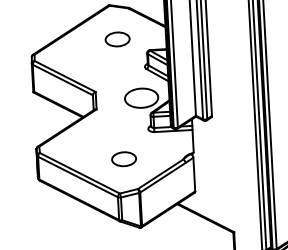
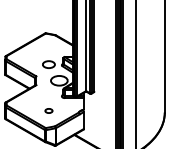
part: (116, 39) -> (48, 64), moved
part: (123, 158) -> (48, 110), size x0.6

